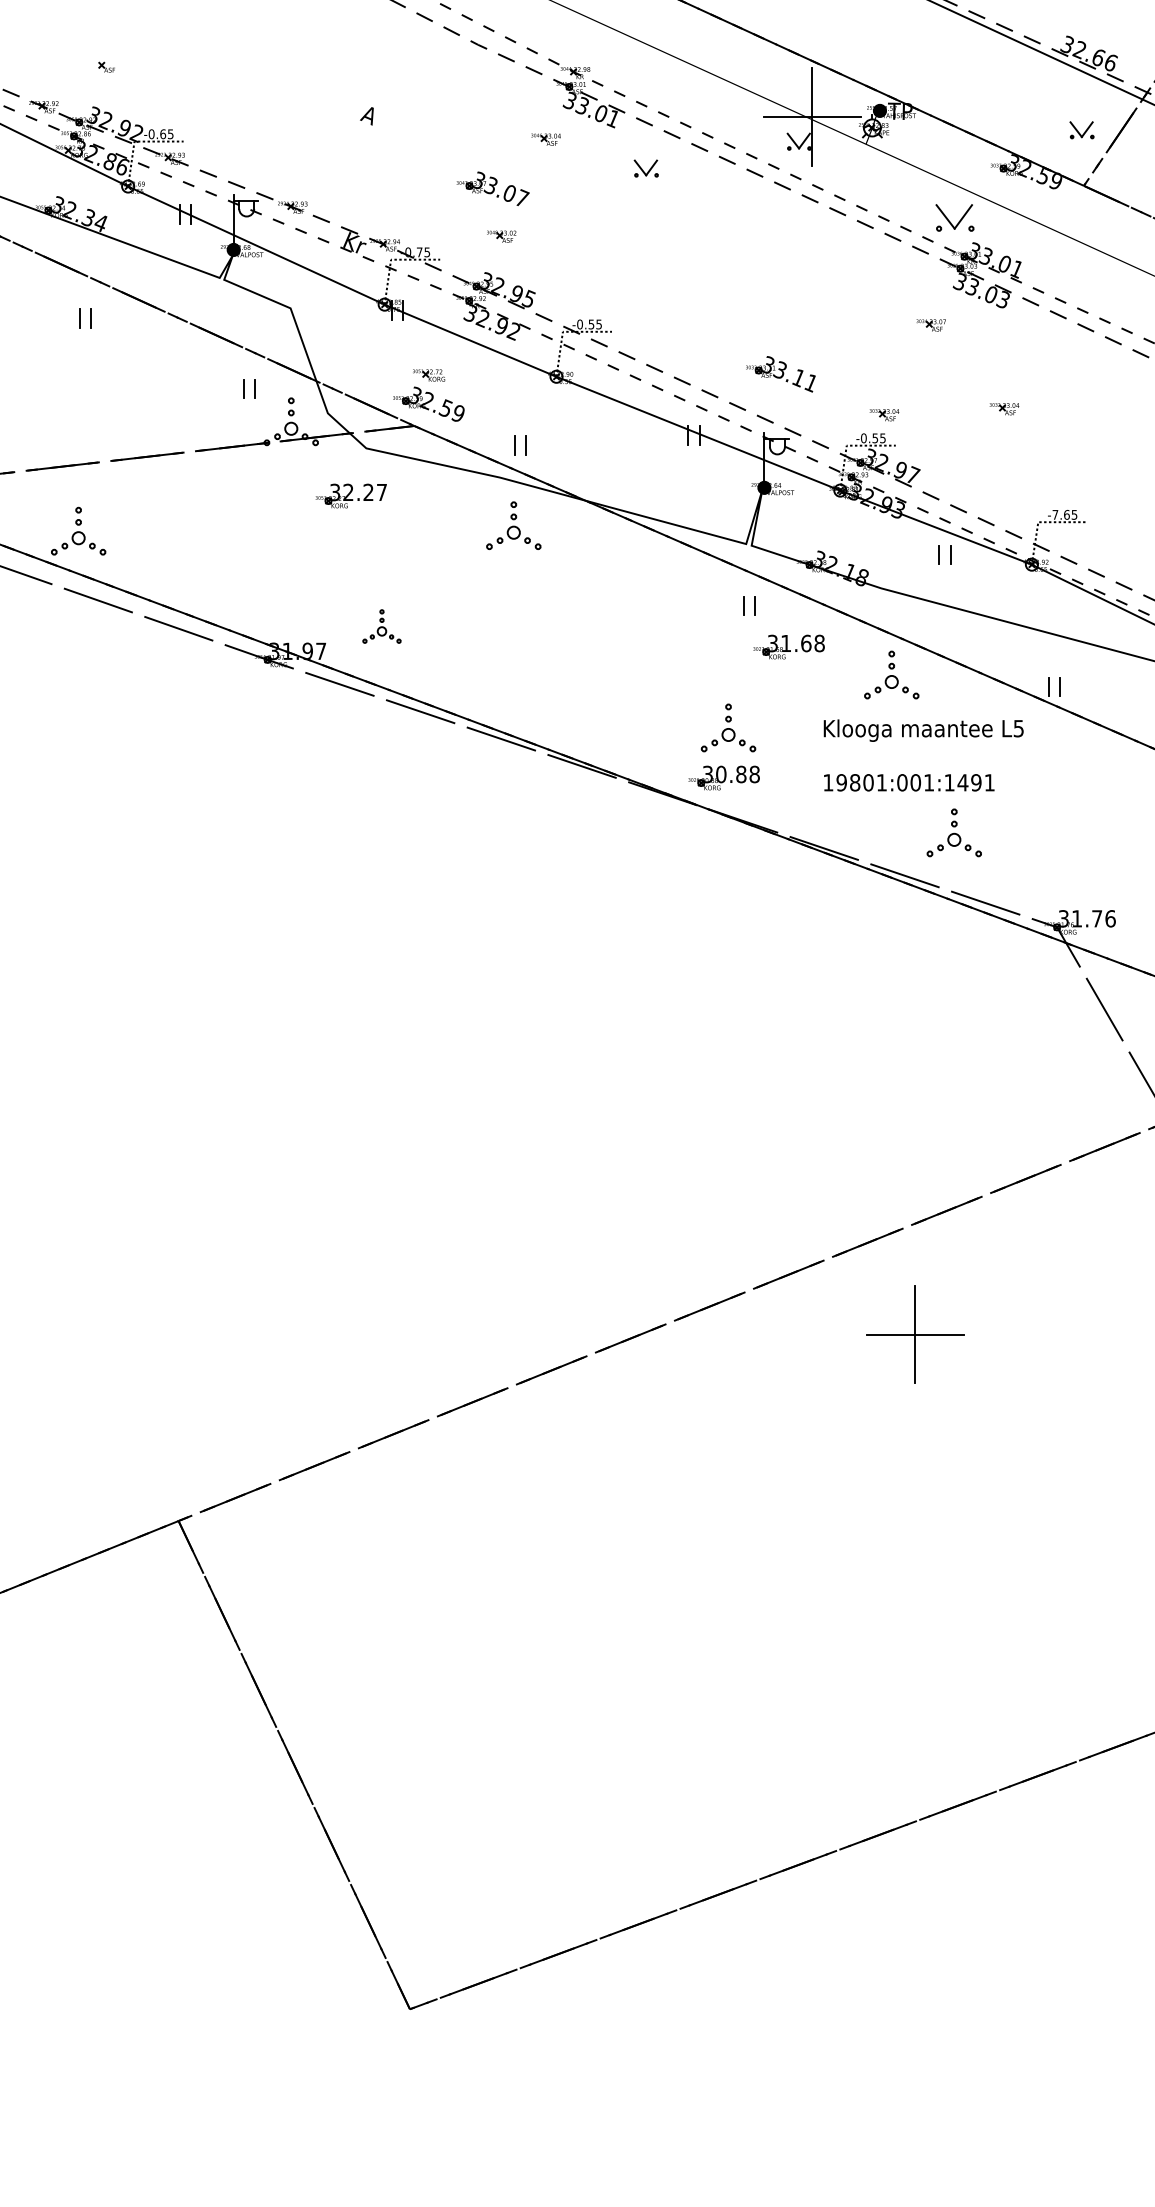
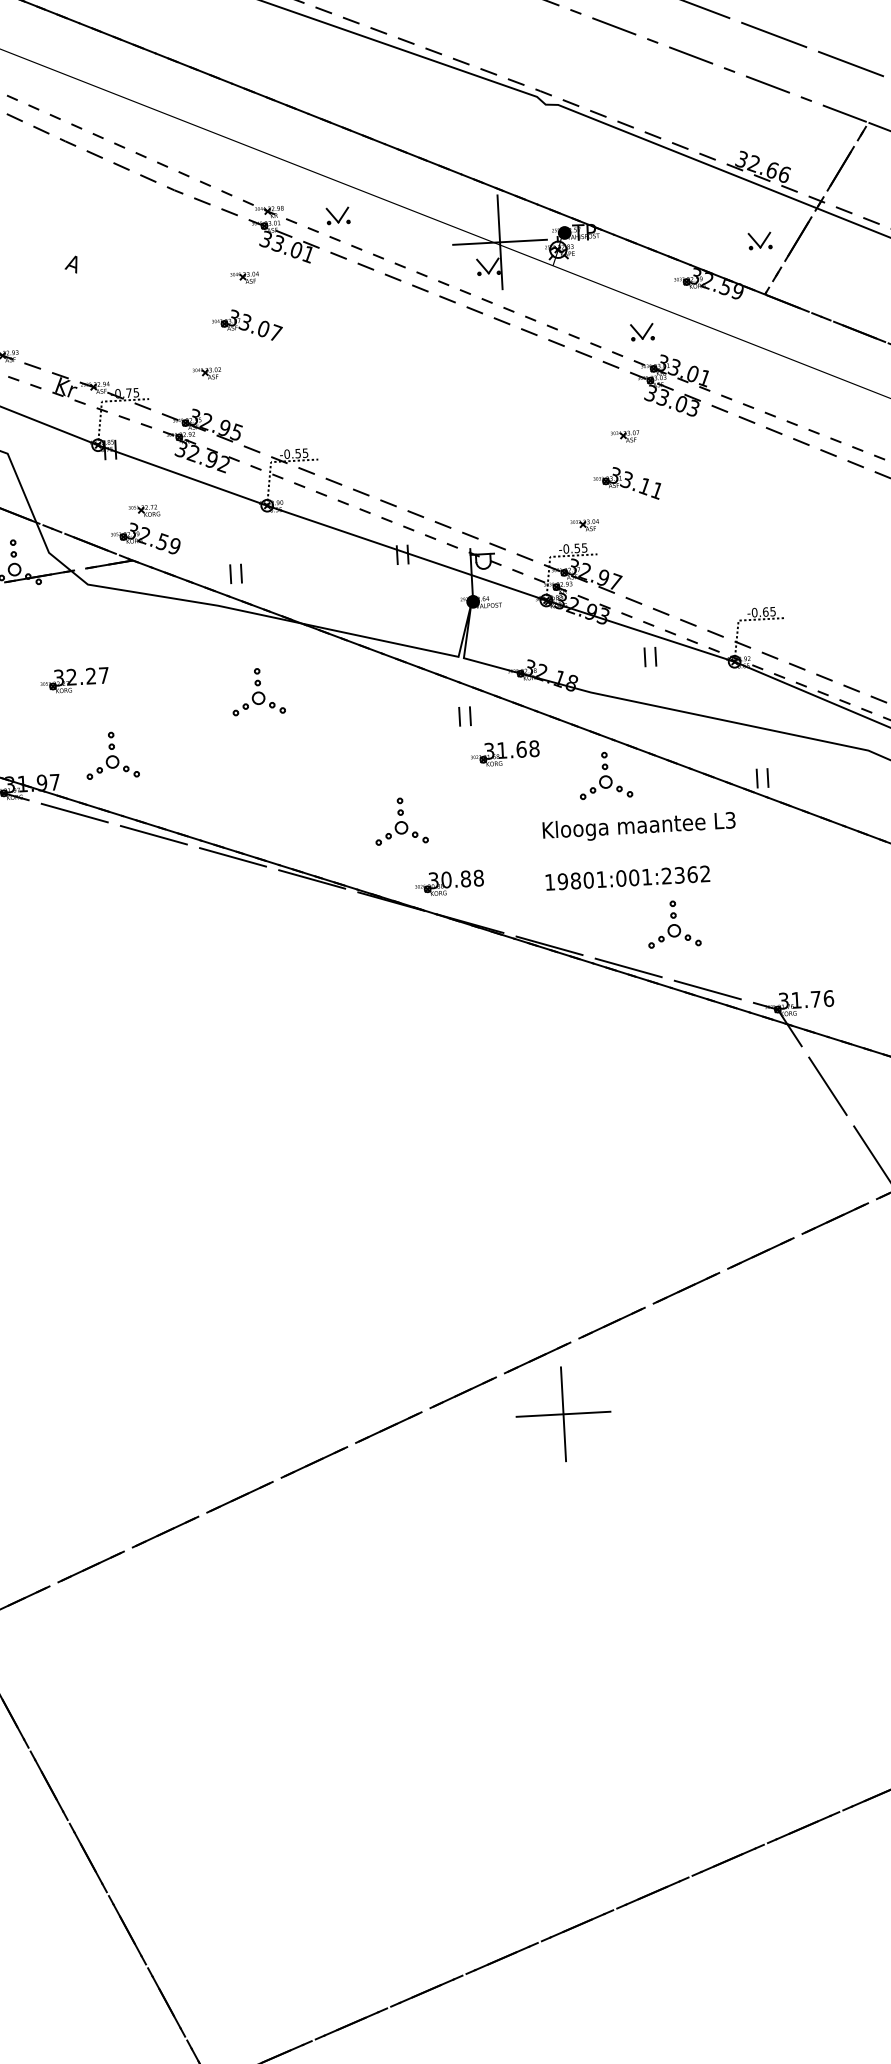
part: (645, 168) -> (337, 215), moved
part: (492, 188) -> (246, 325), moved
part: (954, 218) -> (642, 332), size x0.62
part: (780, 374) -> (627, 484), moved
part: (1004, 409) -> (700, 513), removed
part: (350, 495) -> (73, 680), moved
text: (1055, 514) -> (754, 612), -7.65 -> -0.65
part: (513, 525) -> (257, 691), moved
part: (381, 626) -> (111, 755), size x1.43
part: (728, 727) -> (401, 820), moved
text: (1018, 727) -> (730, 819), L5 -> L3
text: (969, 782) -> (685, 874), 19801:001:1491 -> 19801:001:2362
part: (915, 1334) -> (563, 1414), moved

